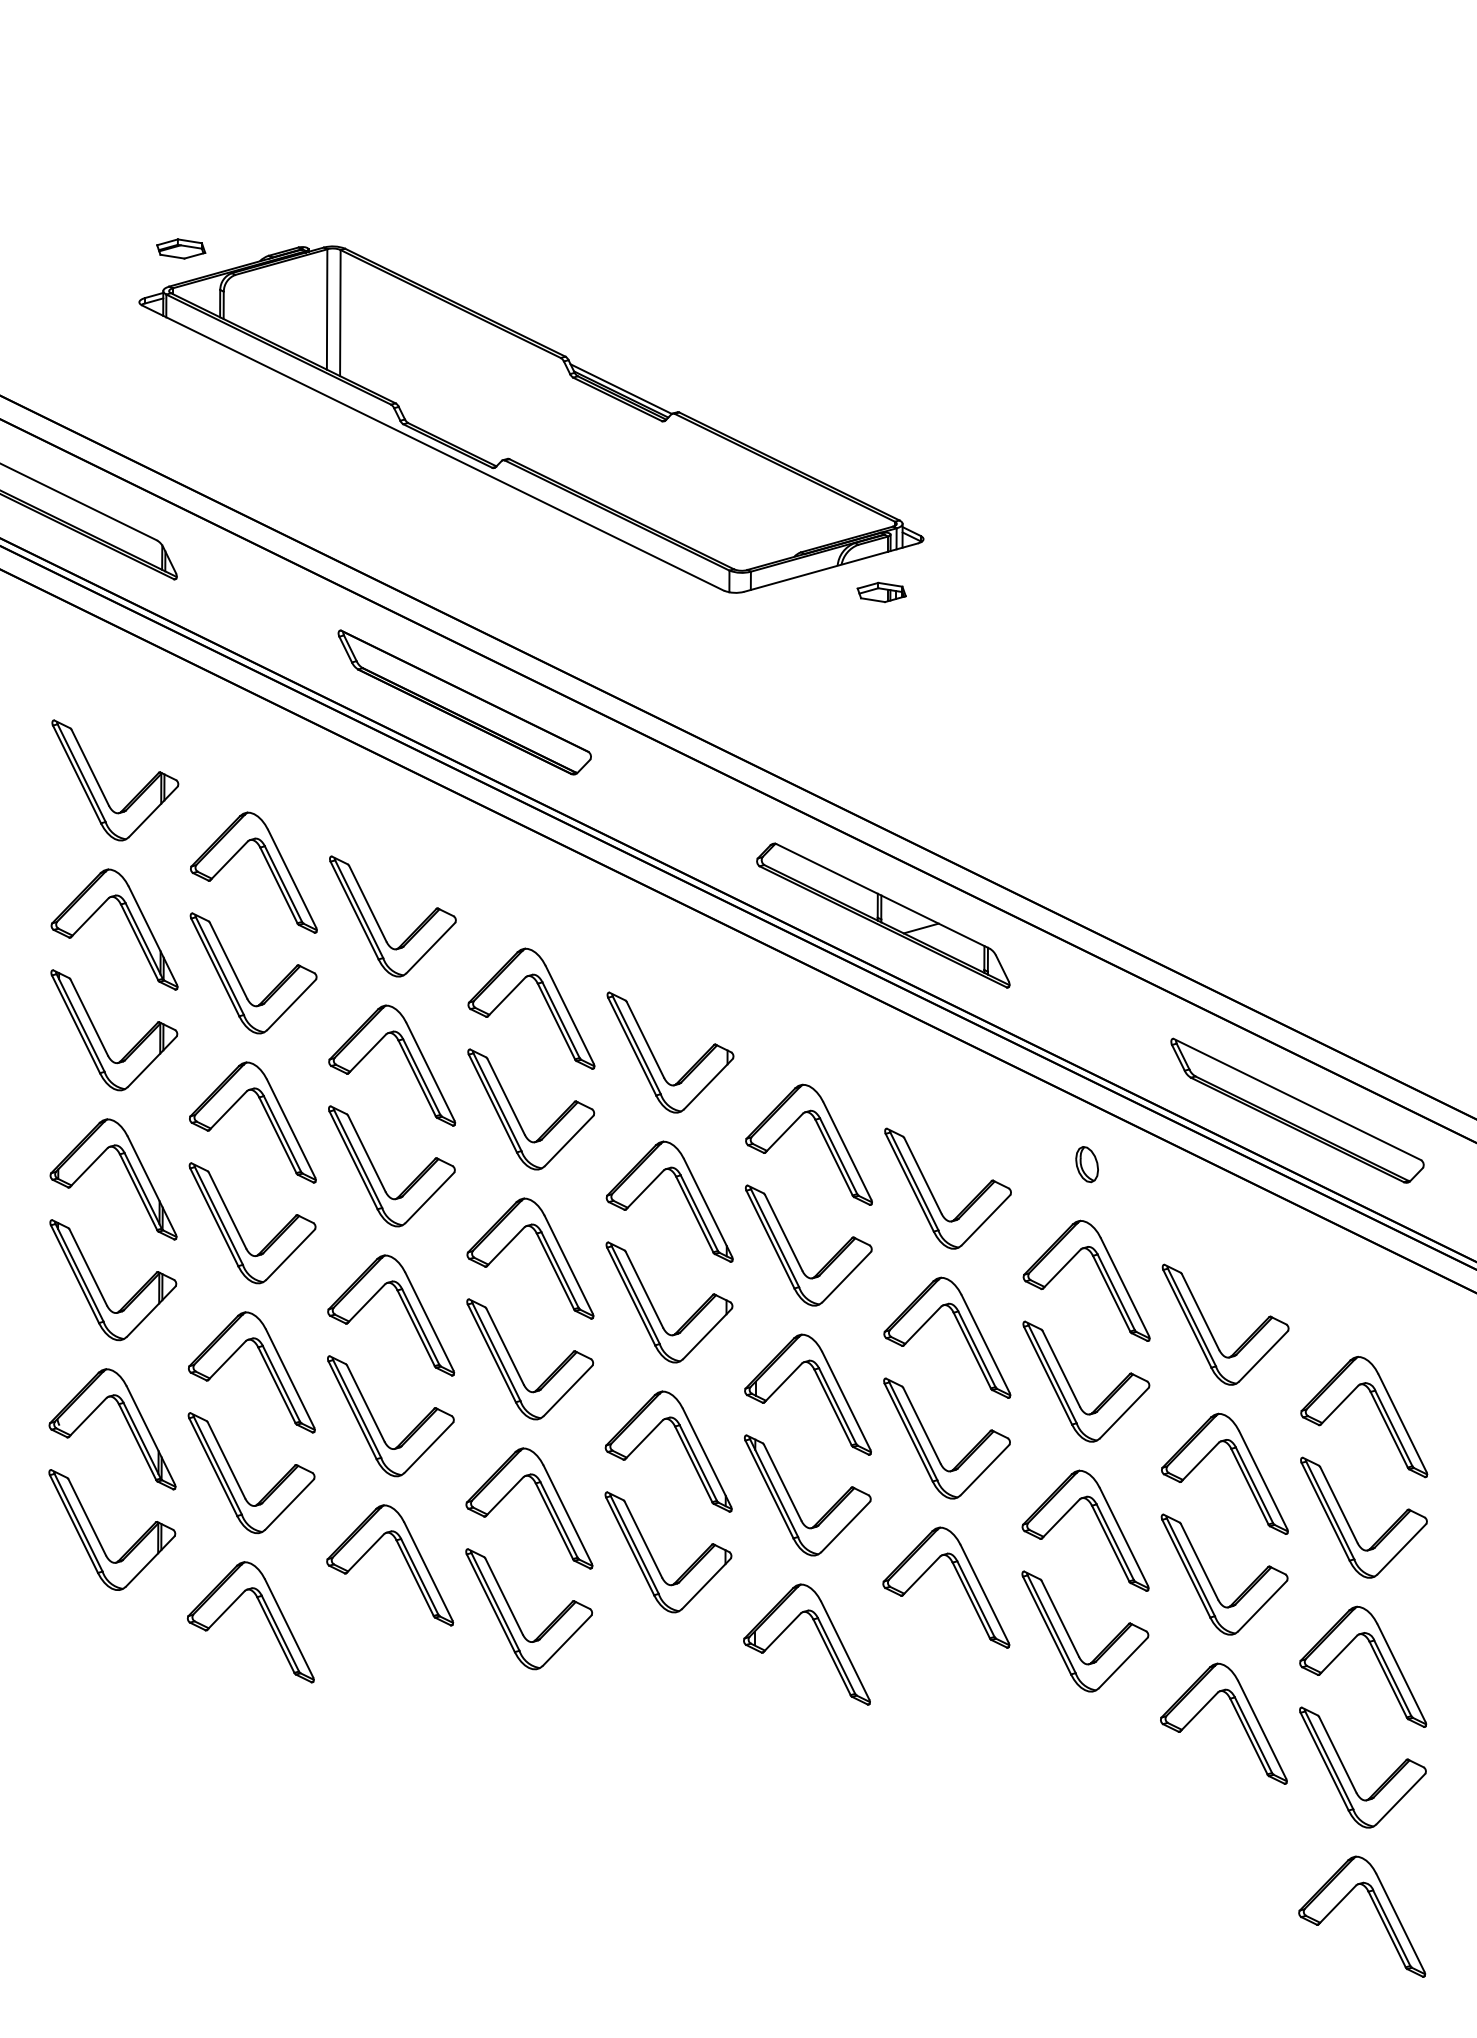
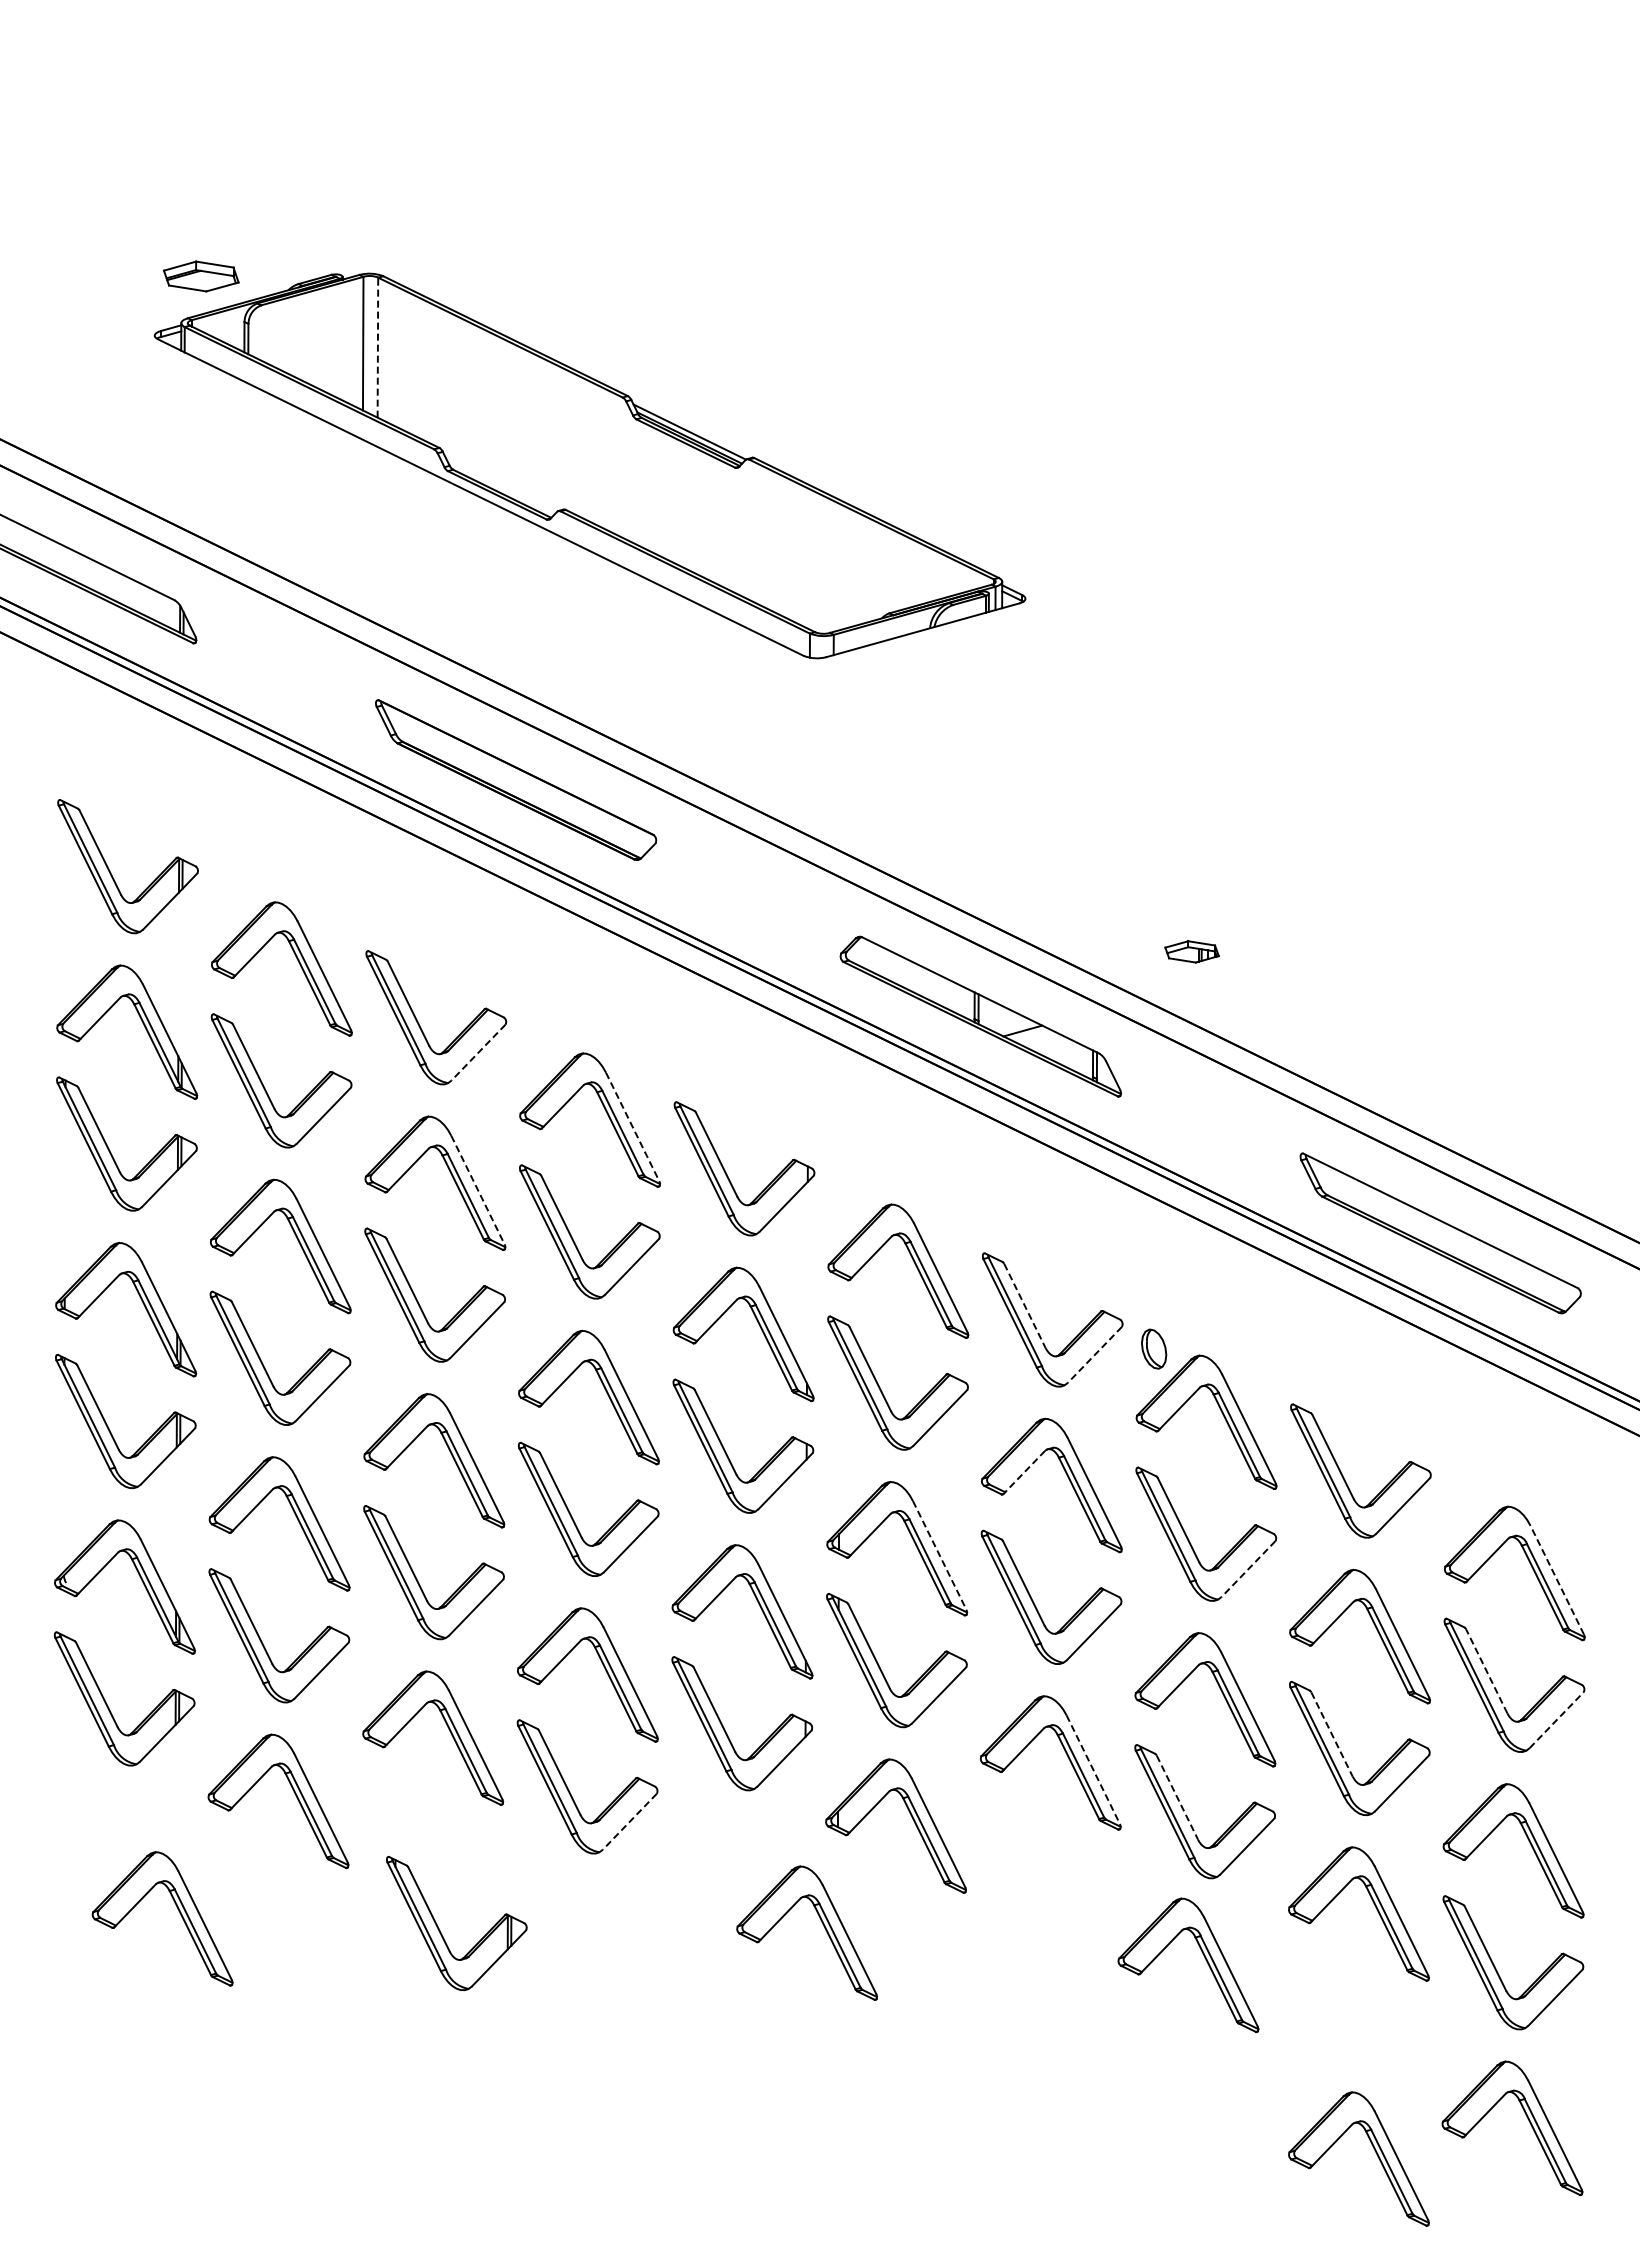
part: (180, 248) -> (200, 276), size x1.4
line: (339, 312) -> (377, 347), solid -> dashed
part: (881, 592) -> (1191, 951), moved
line: (430, 947) -> (478, 1052), solid -> dashed
line: (569, 1015) -> (632, 1127), solid -> dashed
line: (430, 1072) -> (478, 1190), solid -> dashed
part: (1087, 1163) -> (1154, 1348), moved
line: (922, 1175) -> (1024, 1305), solid -> dashed
line: (985, 1219) -> (1094, 1354), solid -> dashed
line: (921, 1326) -> (1023, 1472), solid -> dashed
line: (846, 1400) -> (939, 1555), solid -> dashed
line: (1124, 1413) -> (1248, 1569), solid -> dashed
line: (1402, 1423) -> (1557, 1580), solid -> dashed
line: (1338, 1505) -> (1486, 1671), solid -> dashed
line: (1401, 1549) -> (1556, 1720), solid -> dashed
line: (1200, 1562) -> (1332, 1734), solid -> dashed
line: (984, 1594) -> (1093, 1770), solid -> dashed
line: (1060, 1618) -> (1177, 1797), solid -> dashed
line: (566, 1640) -> (629, 1821), solid -> dashed
part: (160, 1721) -> (178, 1911), added
part: (740, 1733) -> (822, 1924), added
part: (396, 1738) -> (440, 1930), added
part: (1084, 1763) -> (1204, 1958), added
part: (1237, 1936) -> (1374, 2150), added

